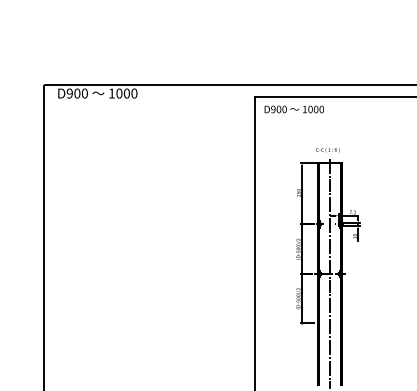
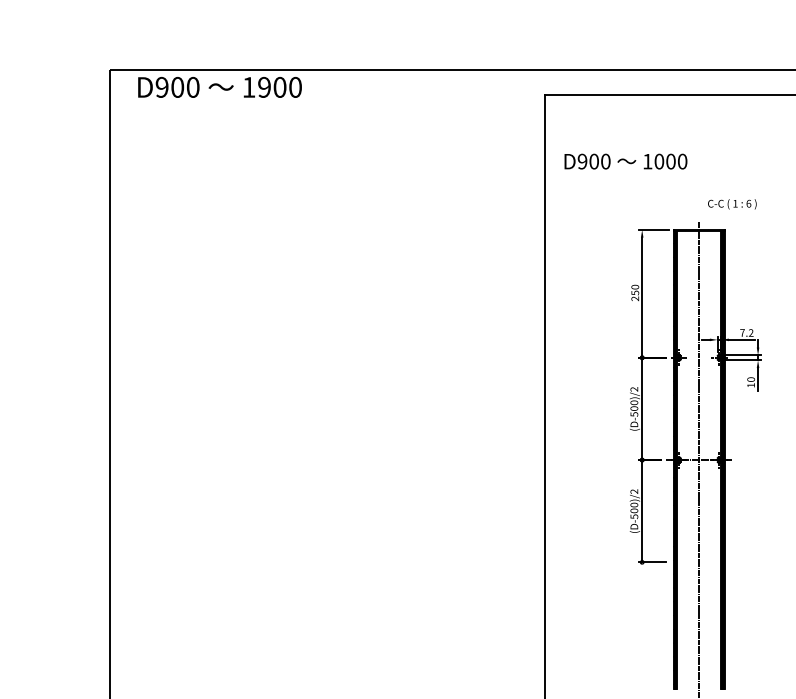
text: (119, 93) -> (264, 87), 1000 -> 1900
text: (294, 109) -> (626, 161), moved
text: (327, 150) -> (731, 205), moved

